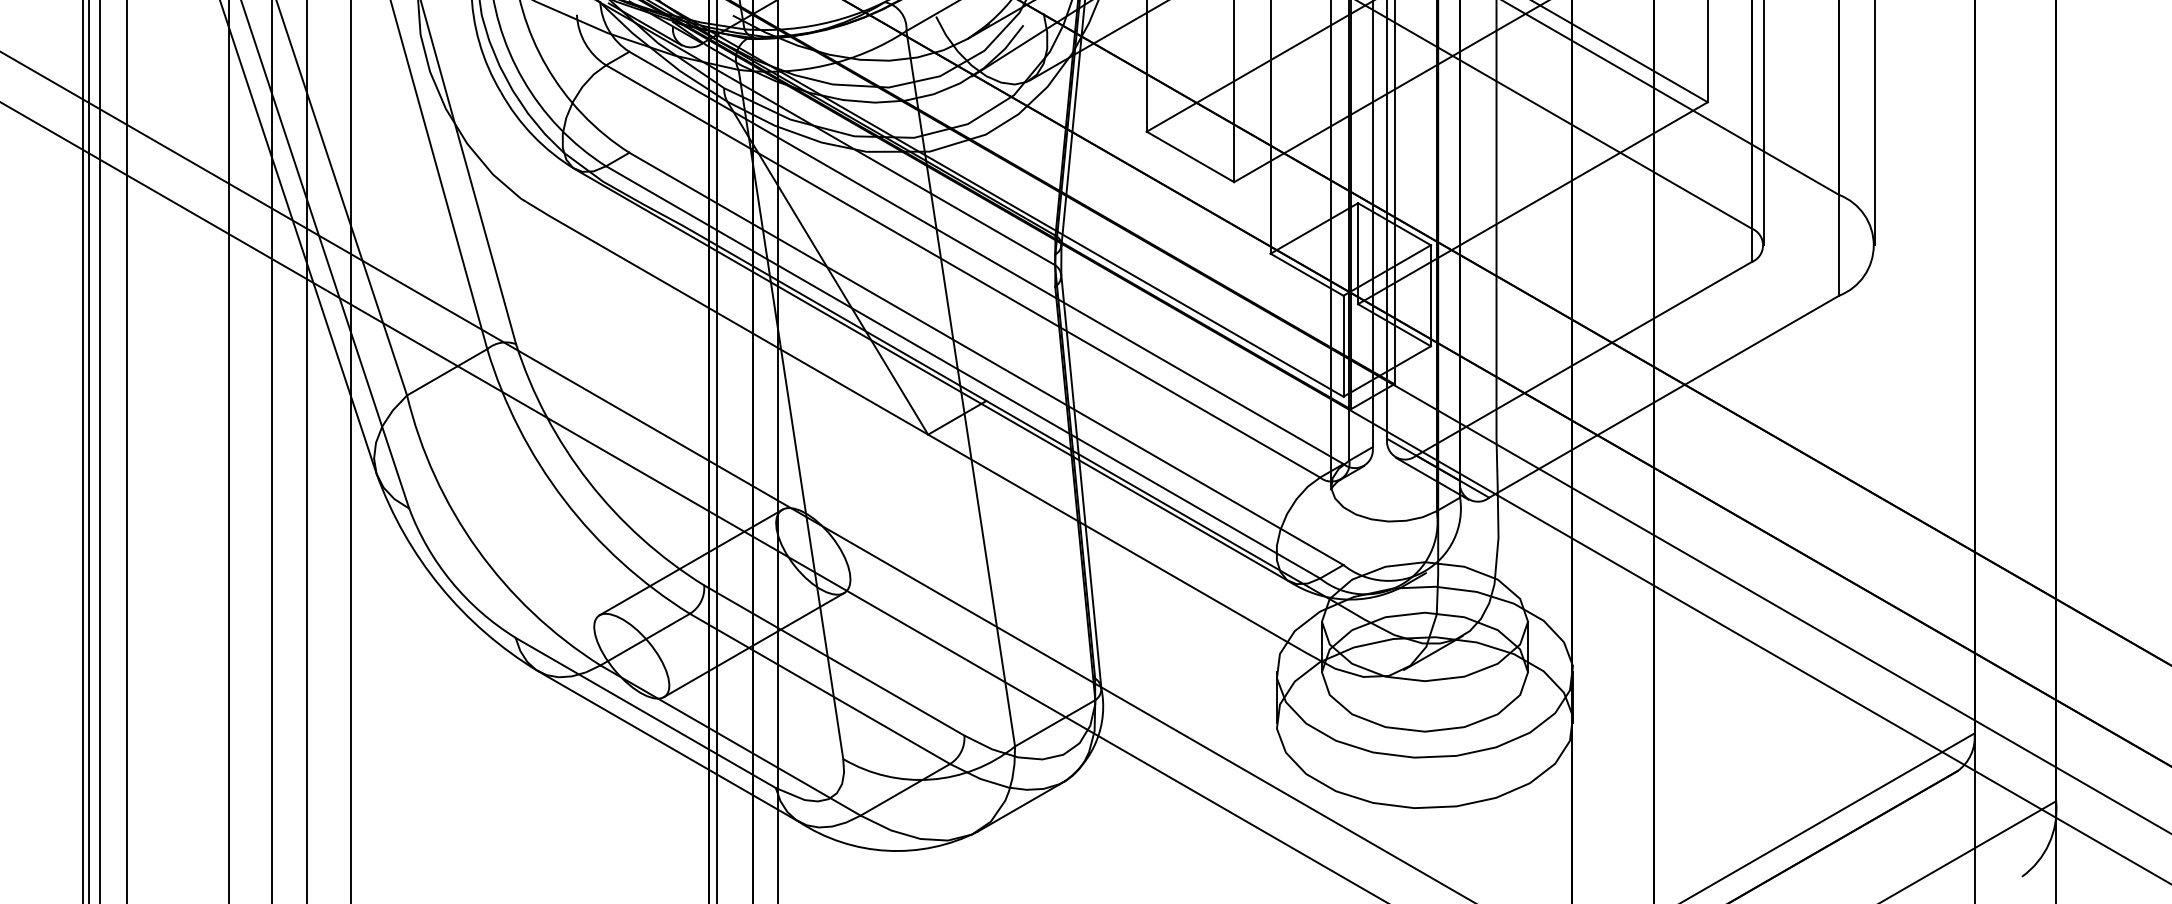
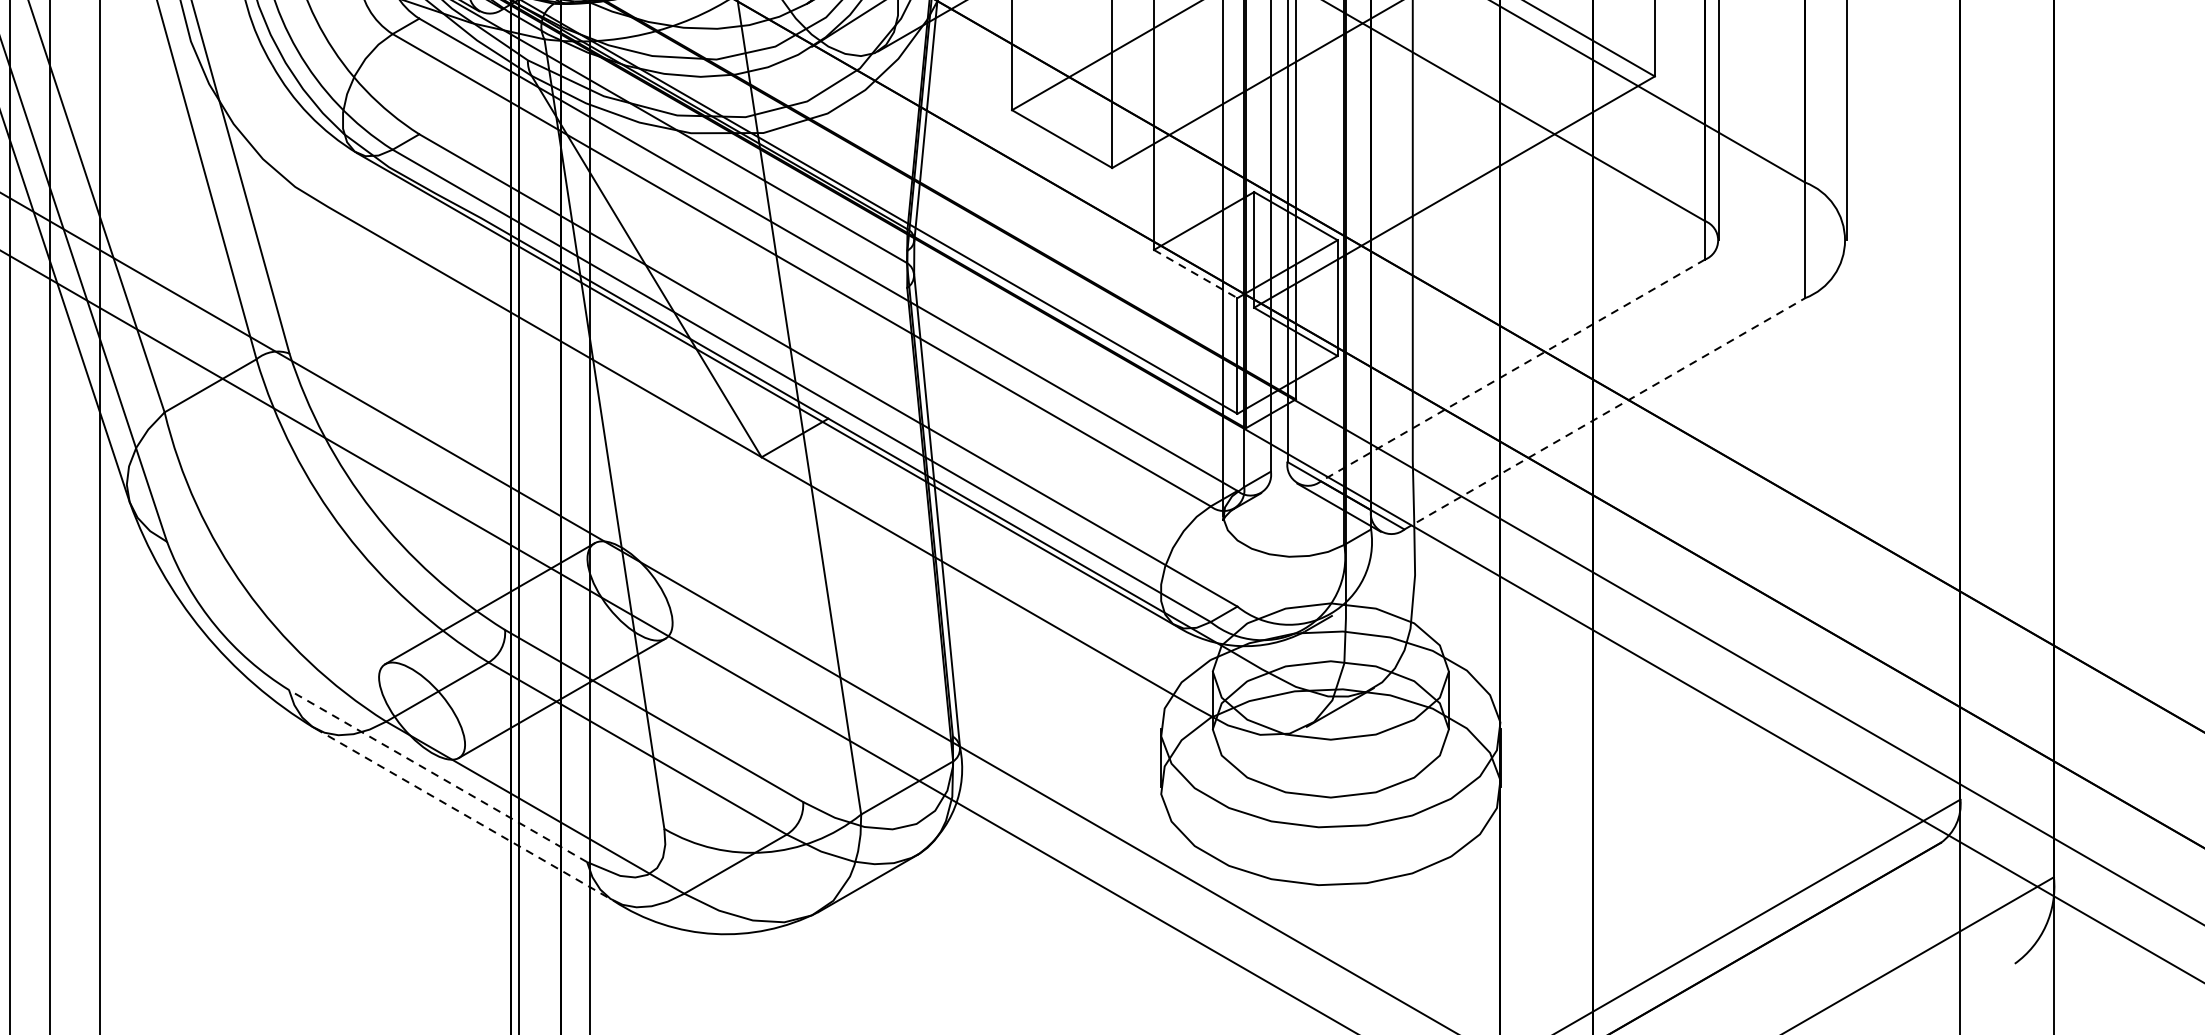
line: (1307, 275) -> (1196, 274), solid -> dashed
line: (1583, 358) -> (1512, 370), solid -> dashed
line: (1664, 396) -> (1605, 413), solid -> dashed
line: (645, 712) -> (437, 775), solid -> dashed
line: (669, 746) -> (465, 814), solid -> dashed

